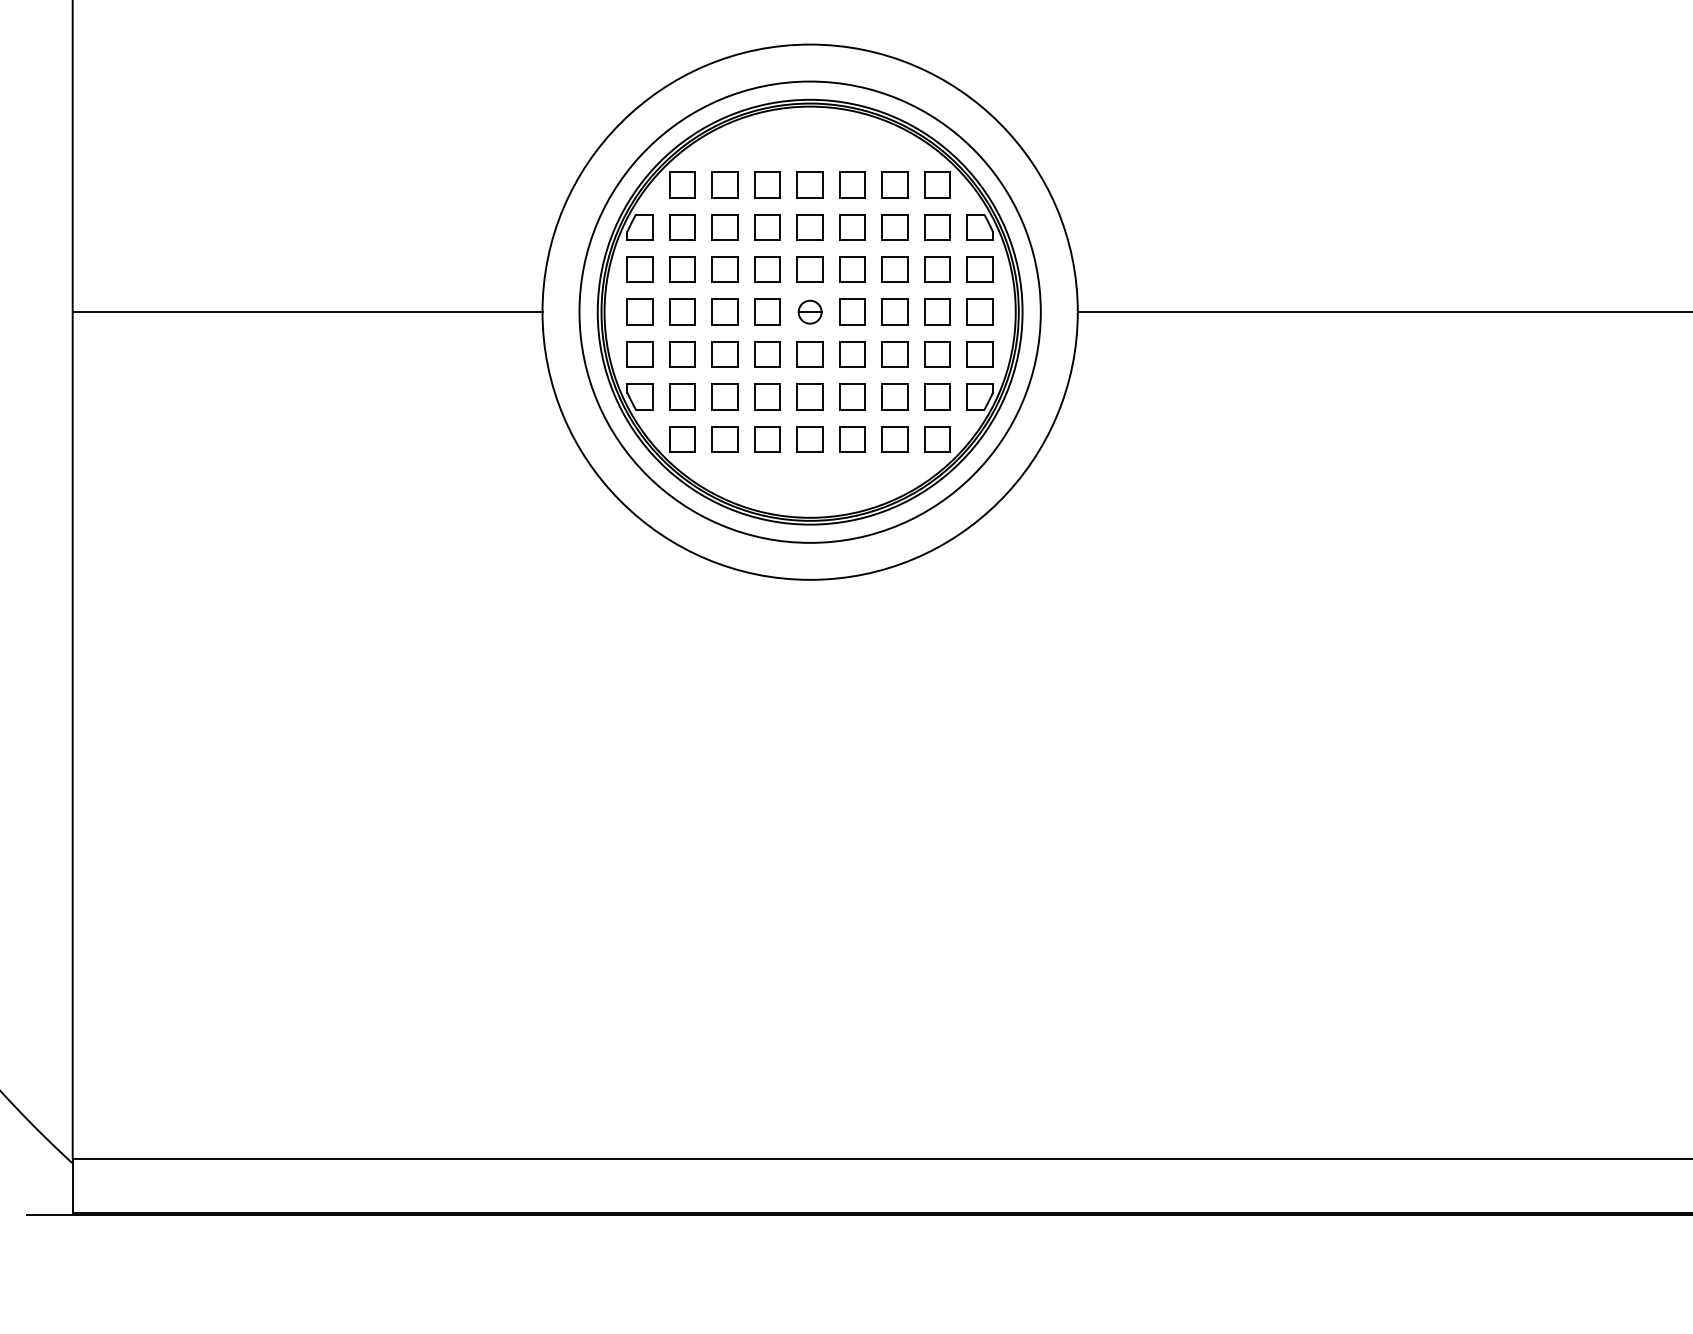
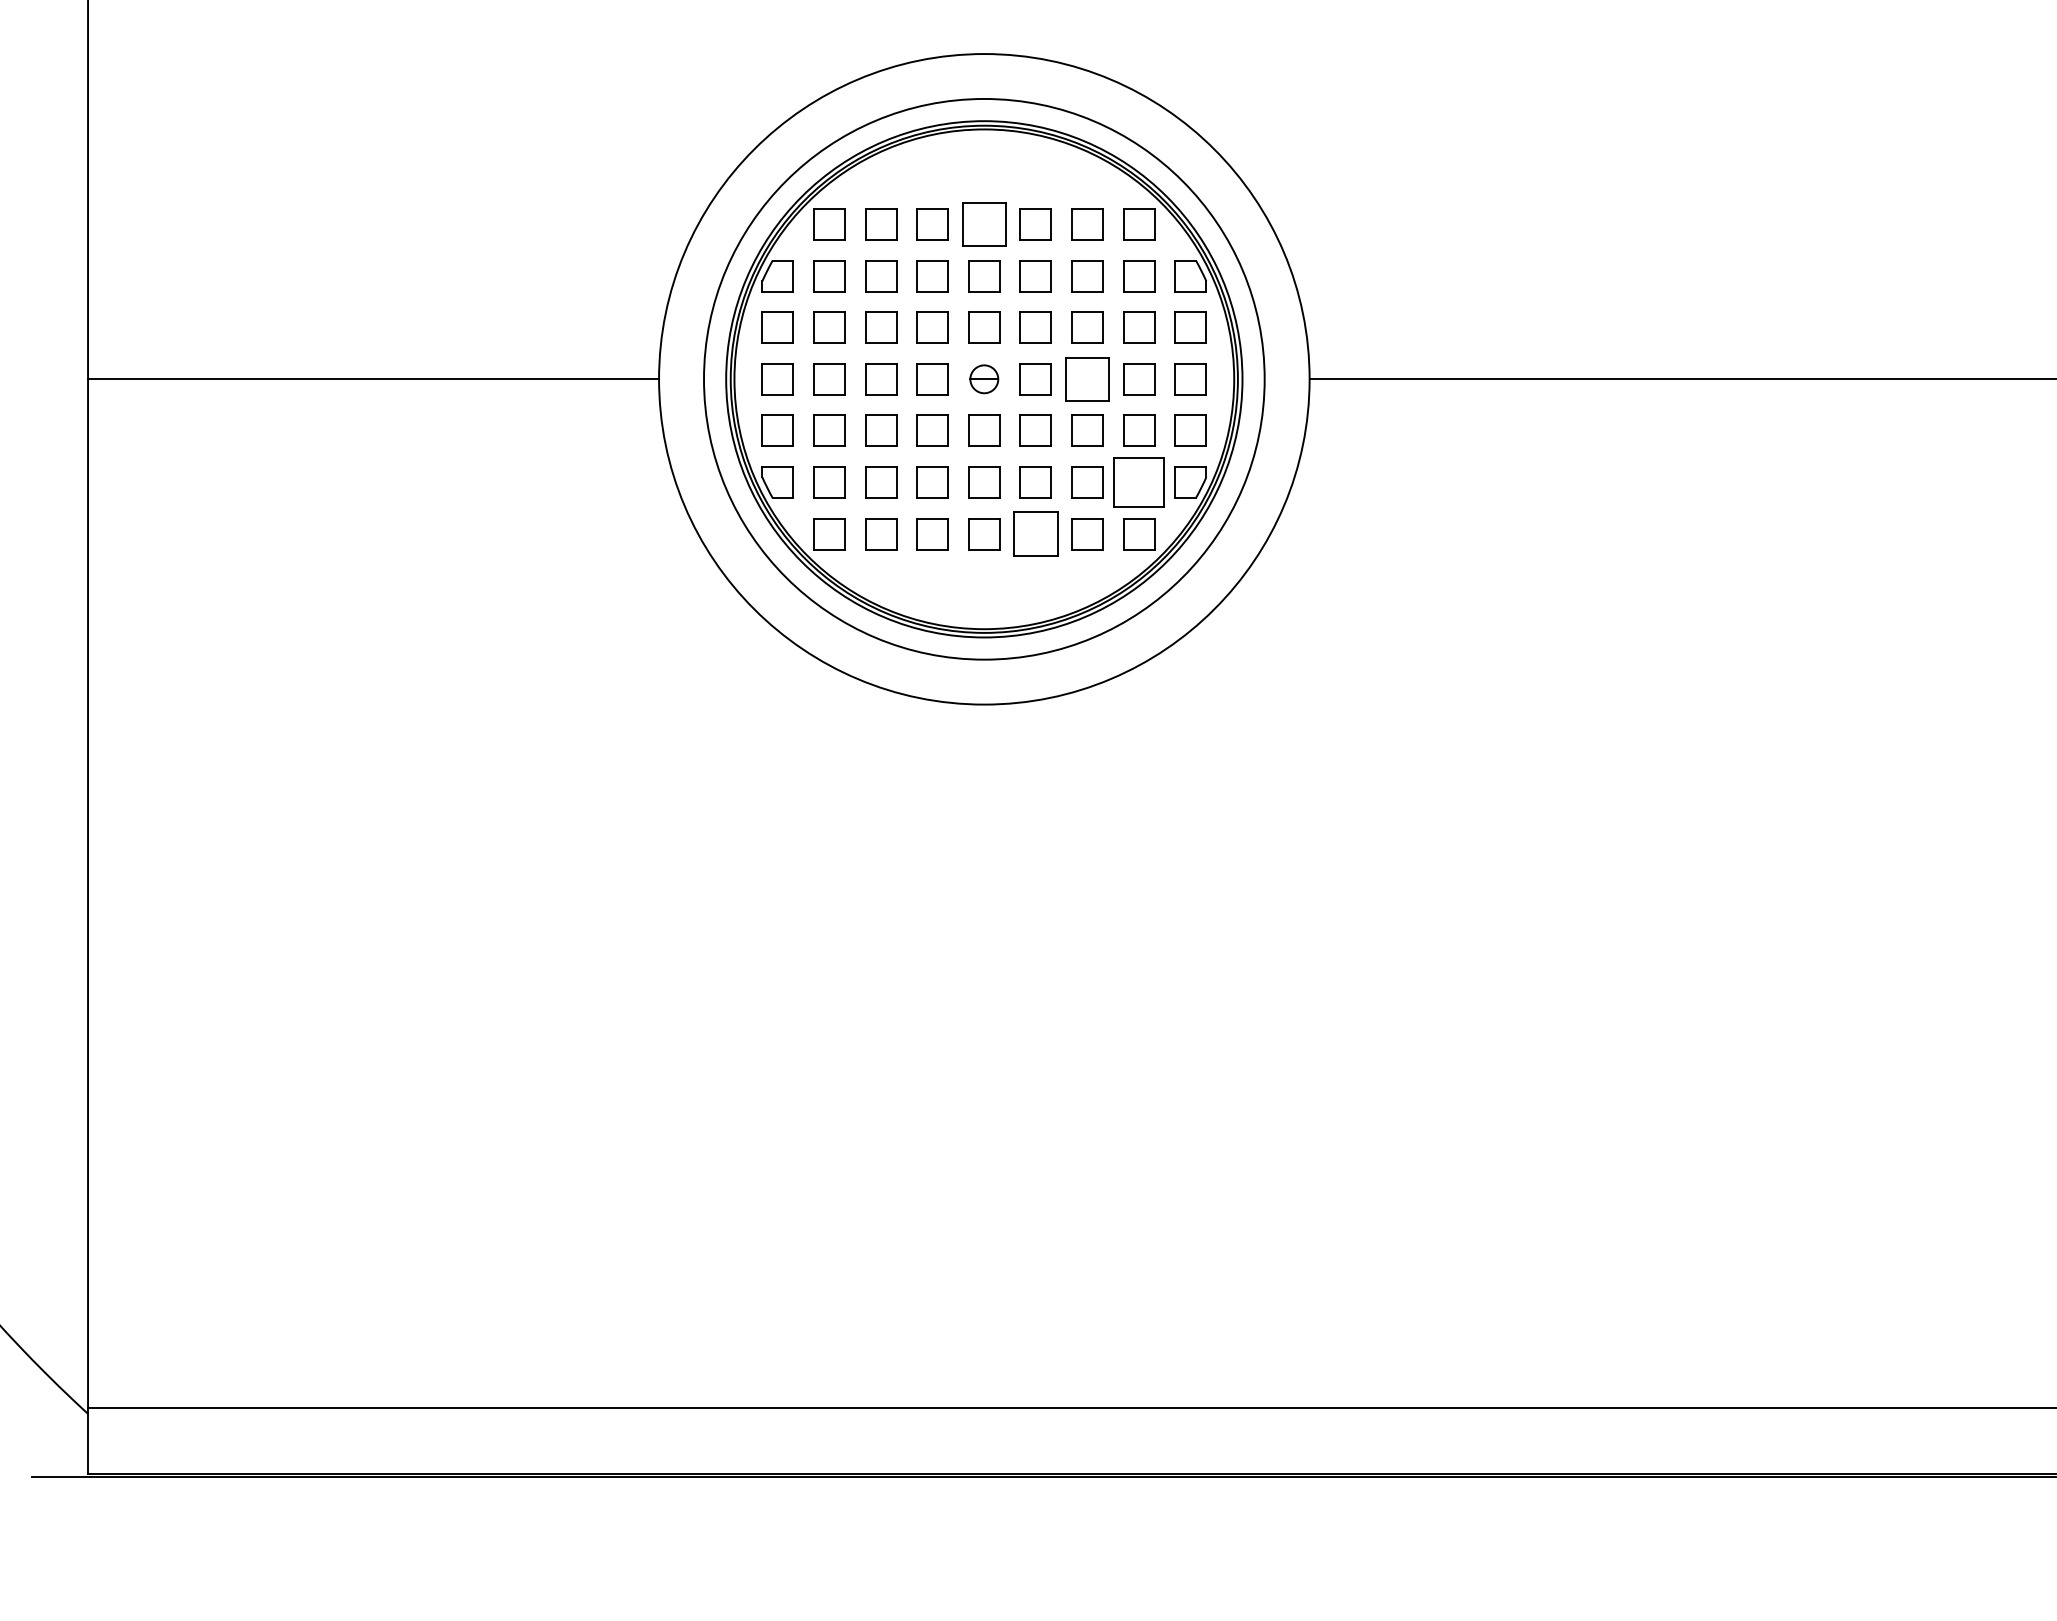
part: (810, 184) -> (984, 224), size x1.4
part: (895, 312) -> (1087, 379), size x1.4
part: (937, 397) -> (1139, 482), size x1.6
part: (852, 439) -> (1035, 534), size x1.4

